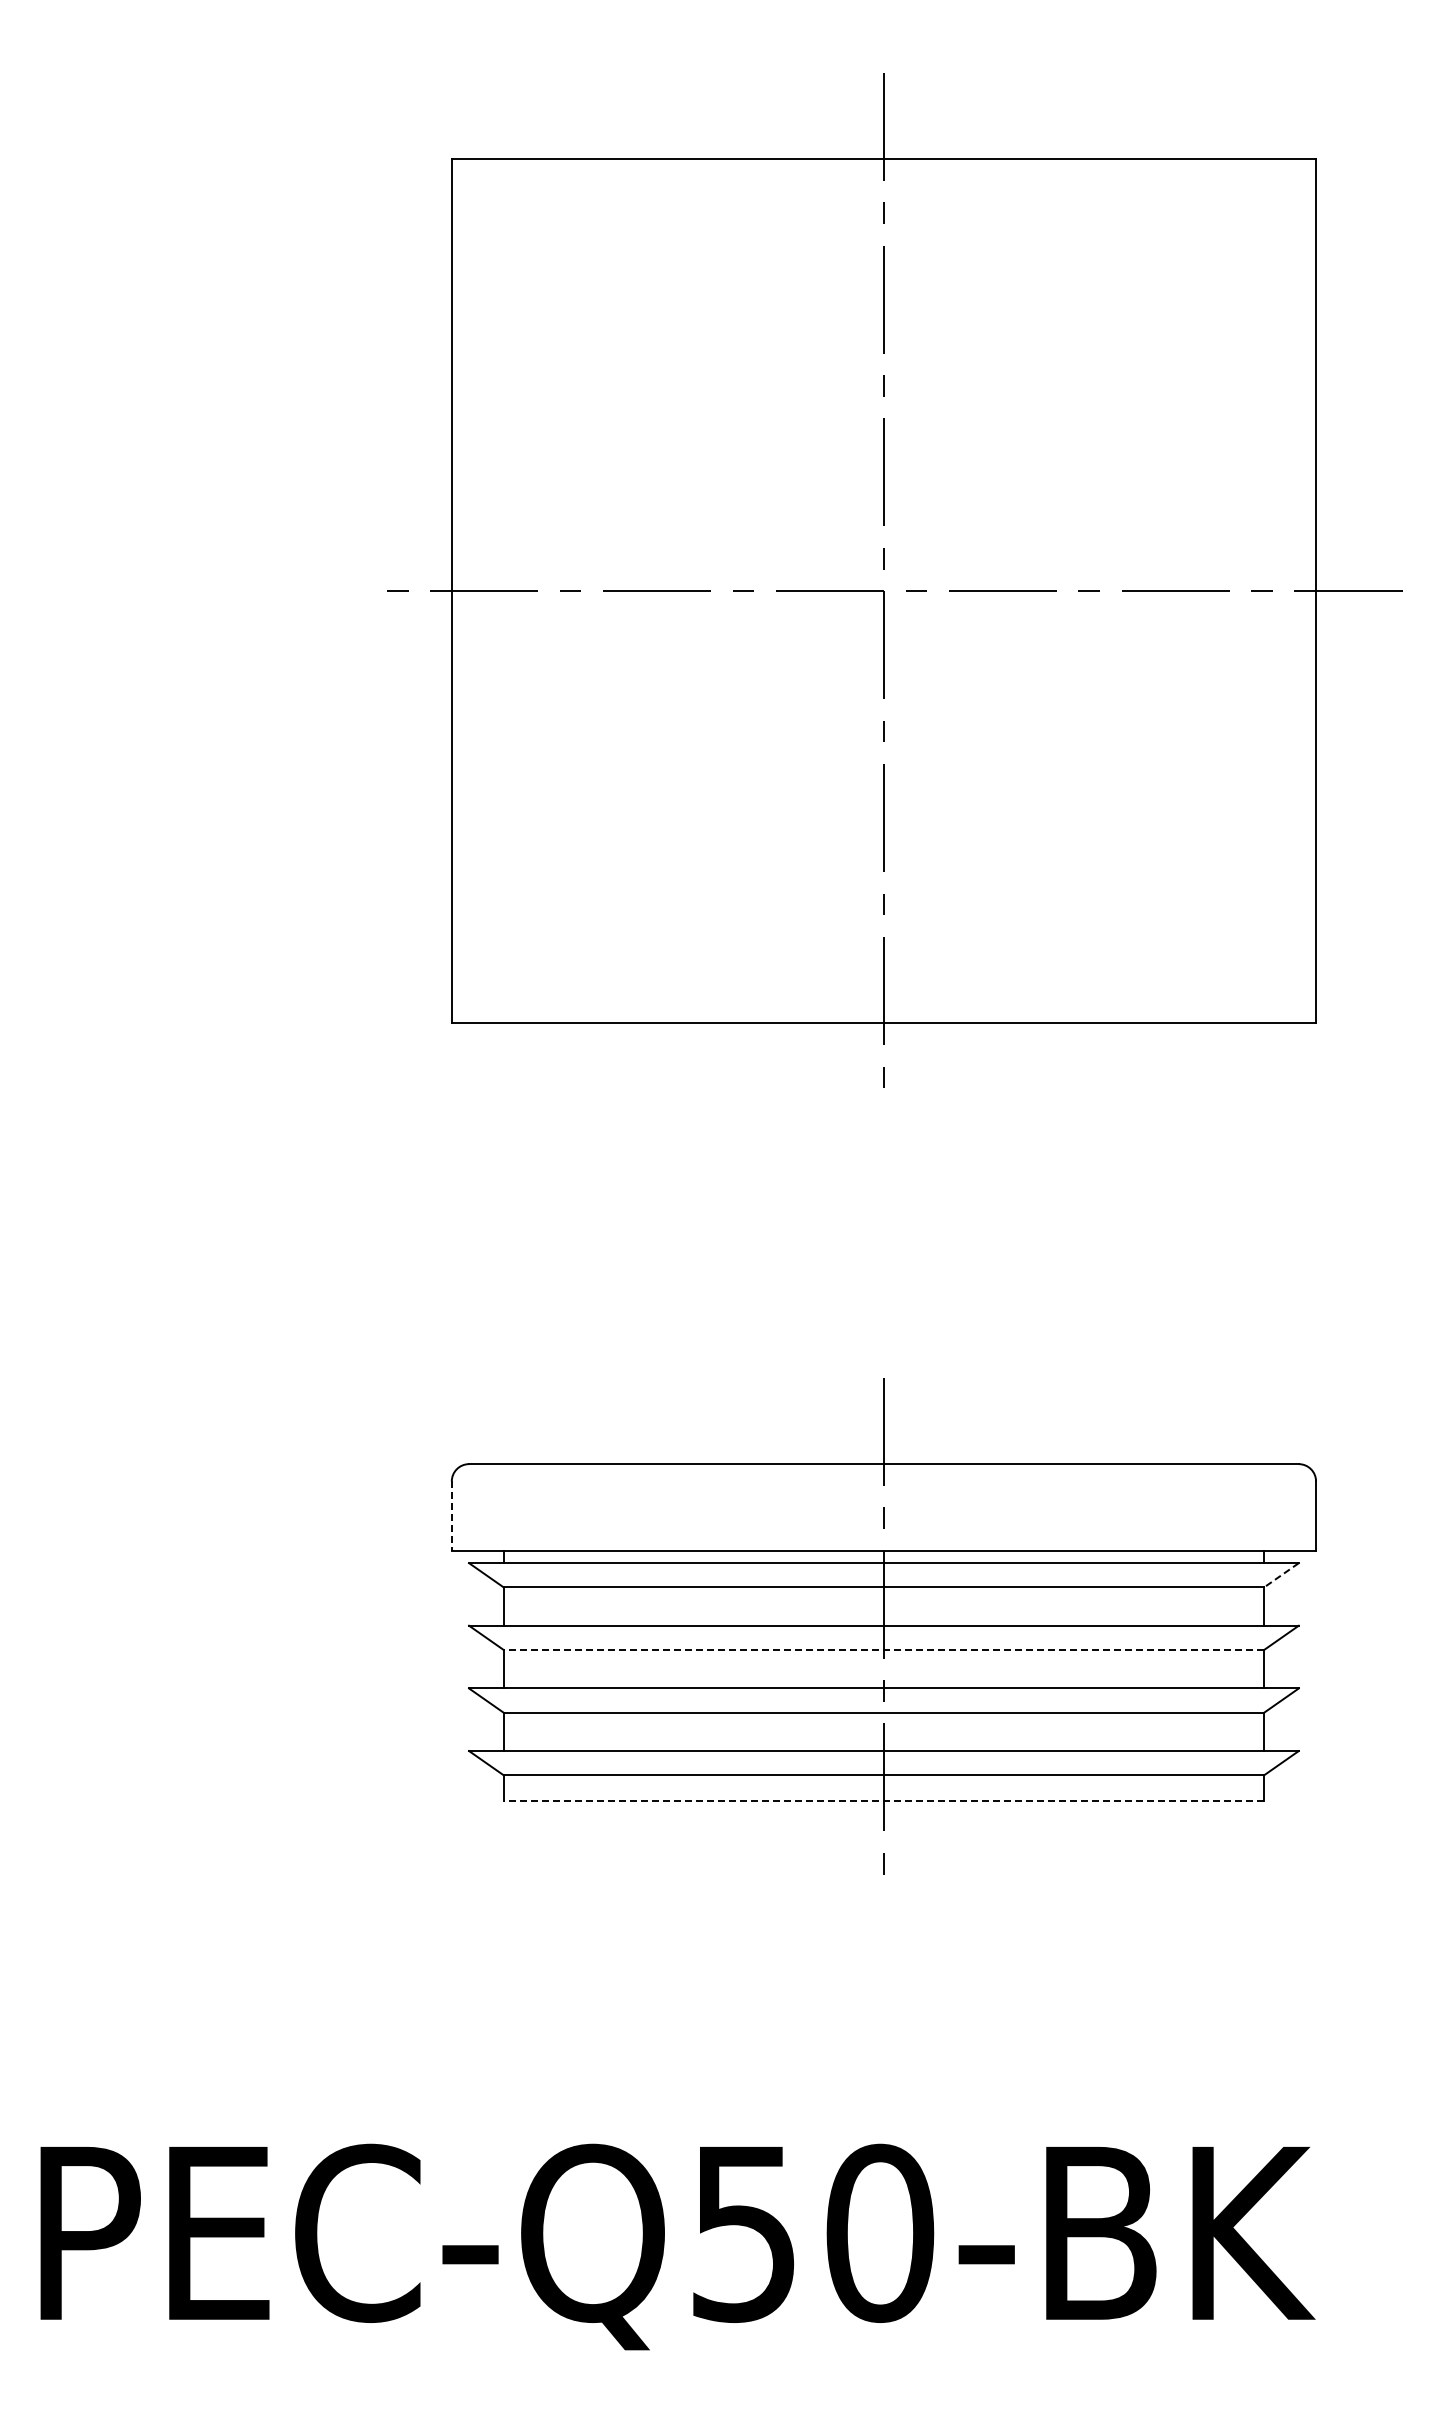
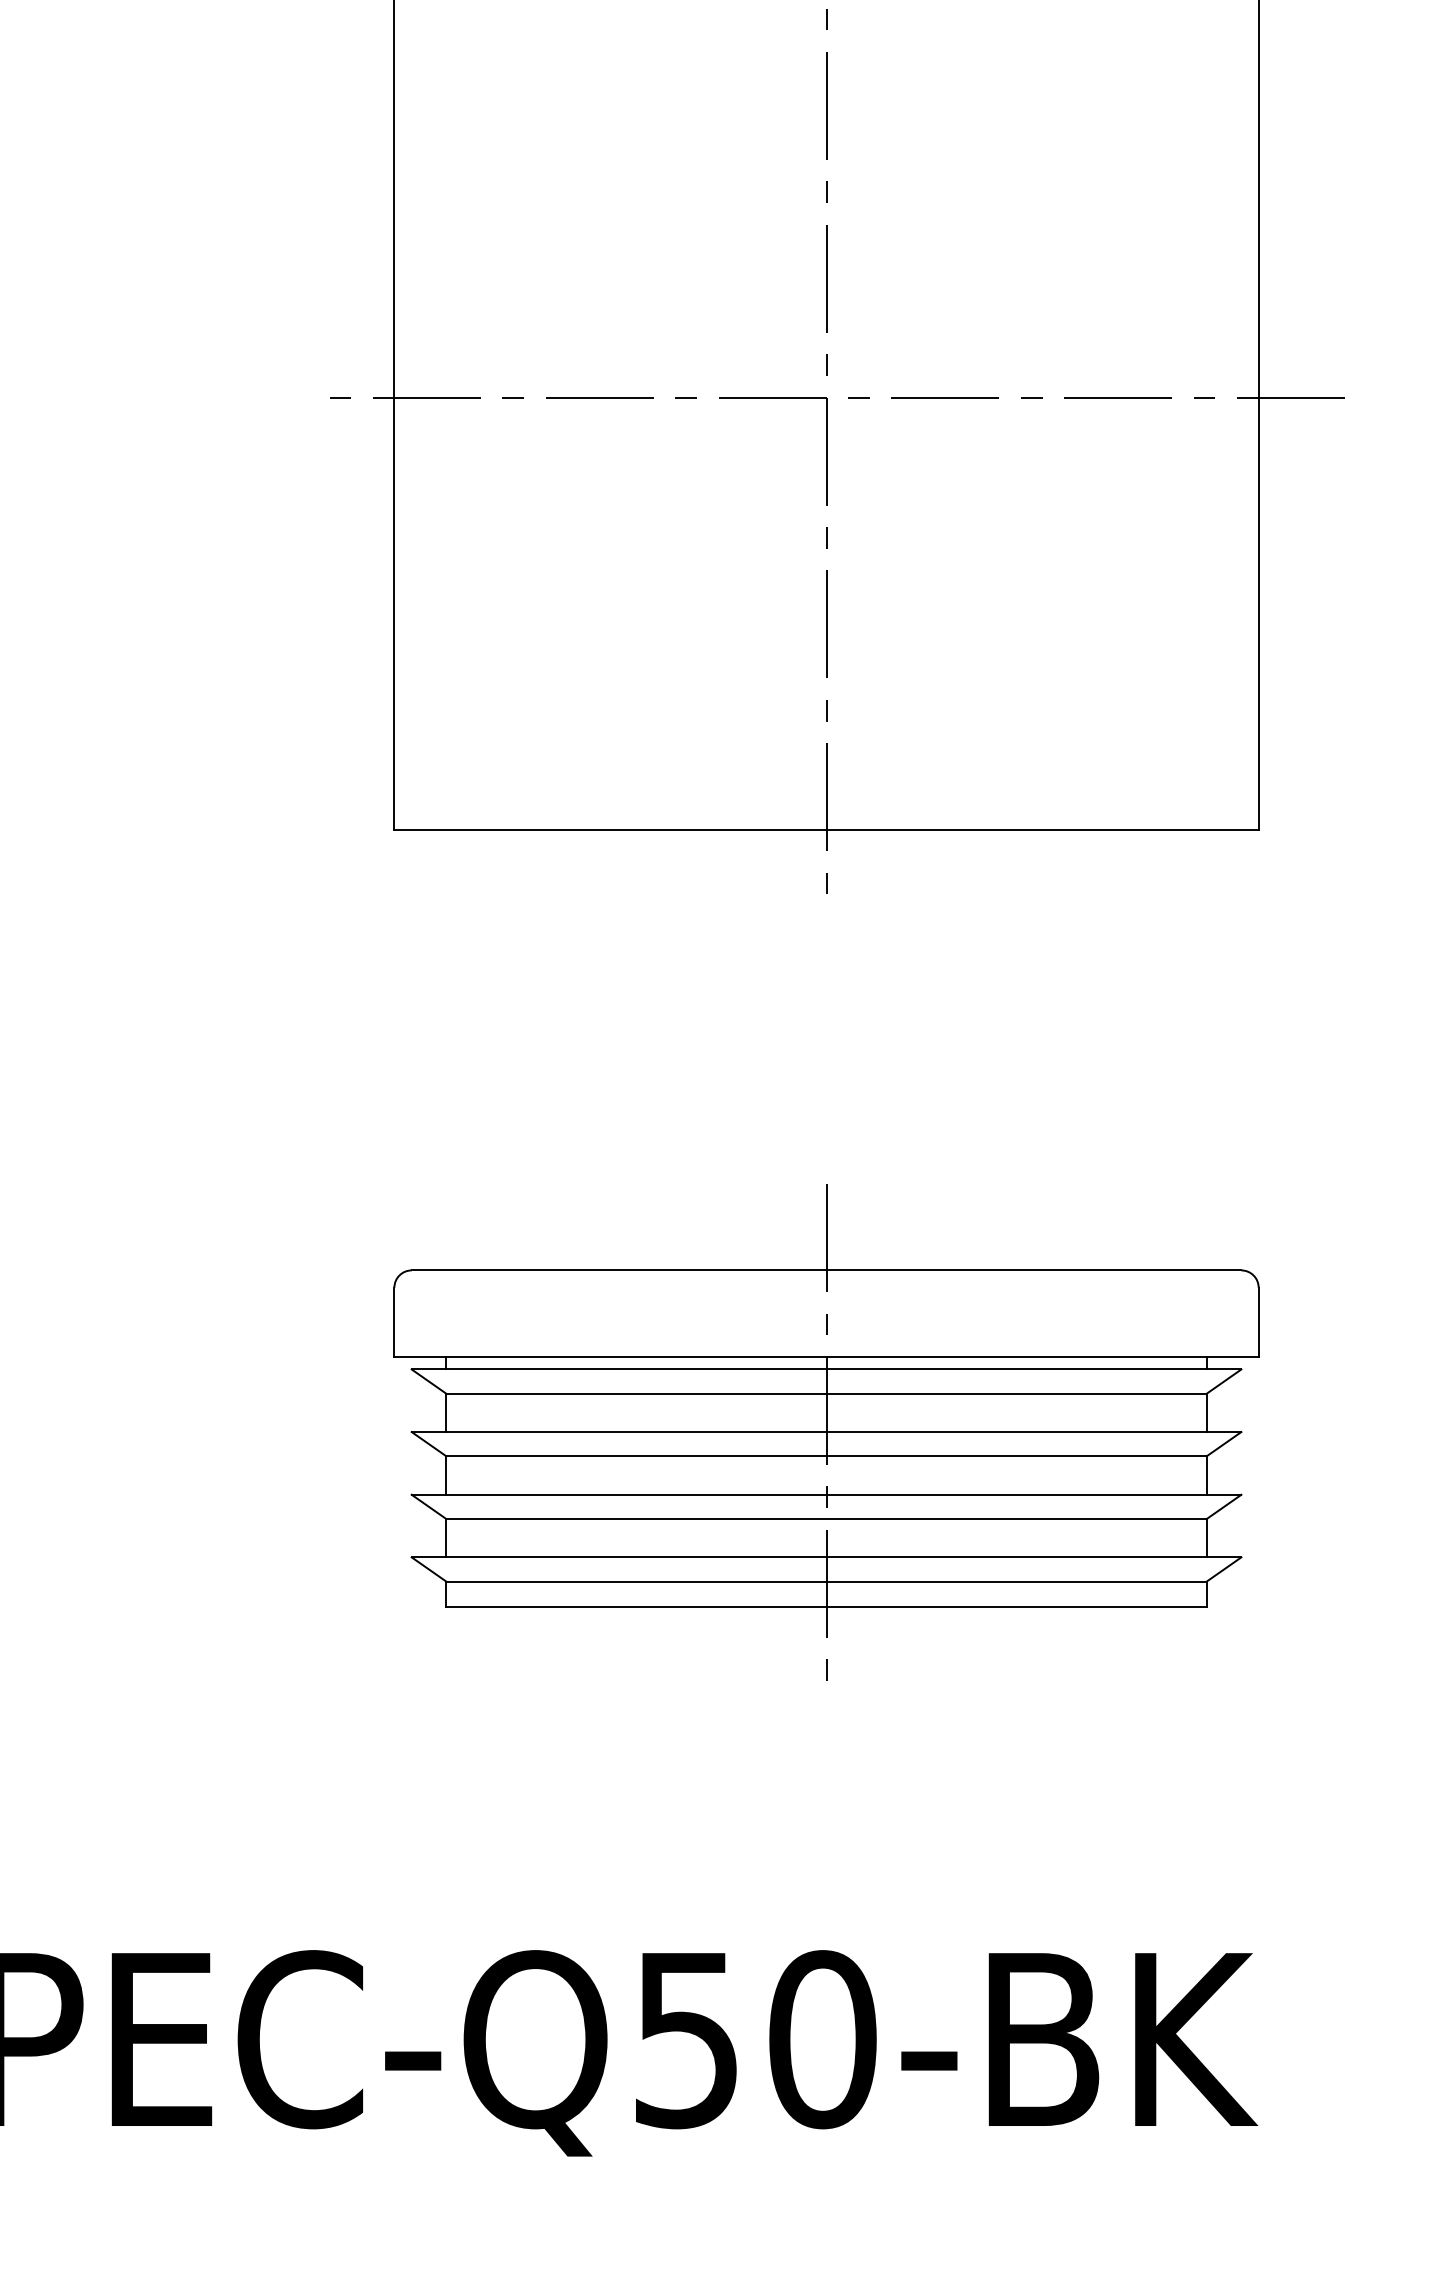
line: (451, 1515) -> (394, 1321), dashed -> solid
line: (1281, 1575) -> (1224, 1381), dashed -> solid
line: (883, 1649) -> (826, 1455), dashed -> solid
line: (883, 1801) -> (826, 1607), dashed -> solid

